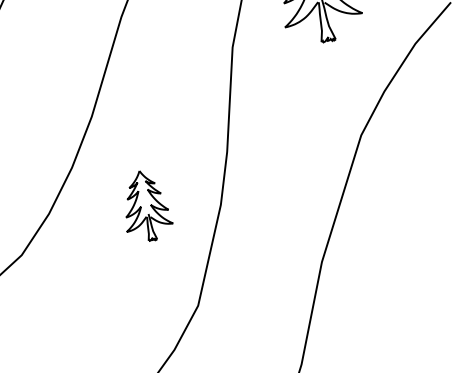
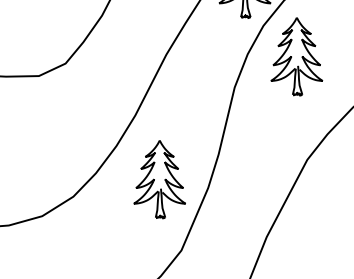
part: (145, 205) -> (159, 179), size x1.67

